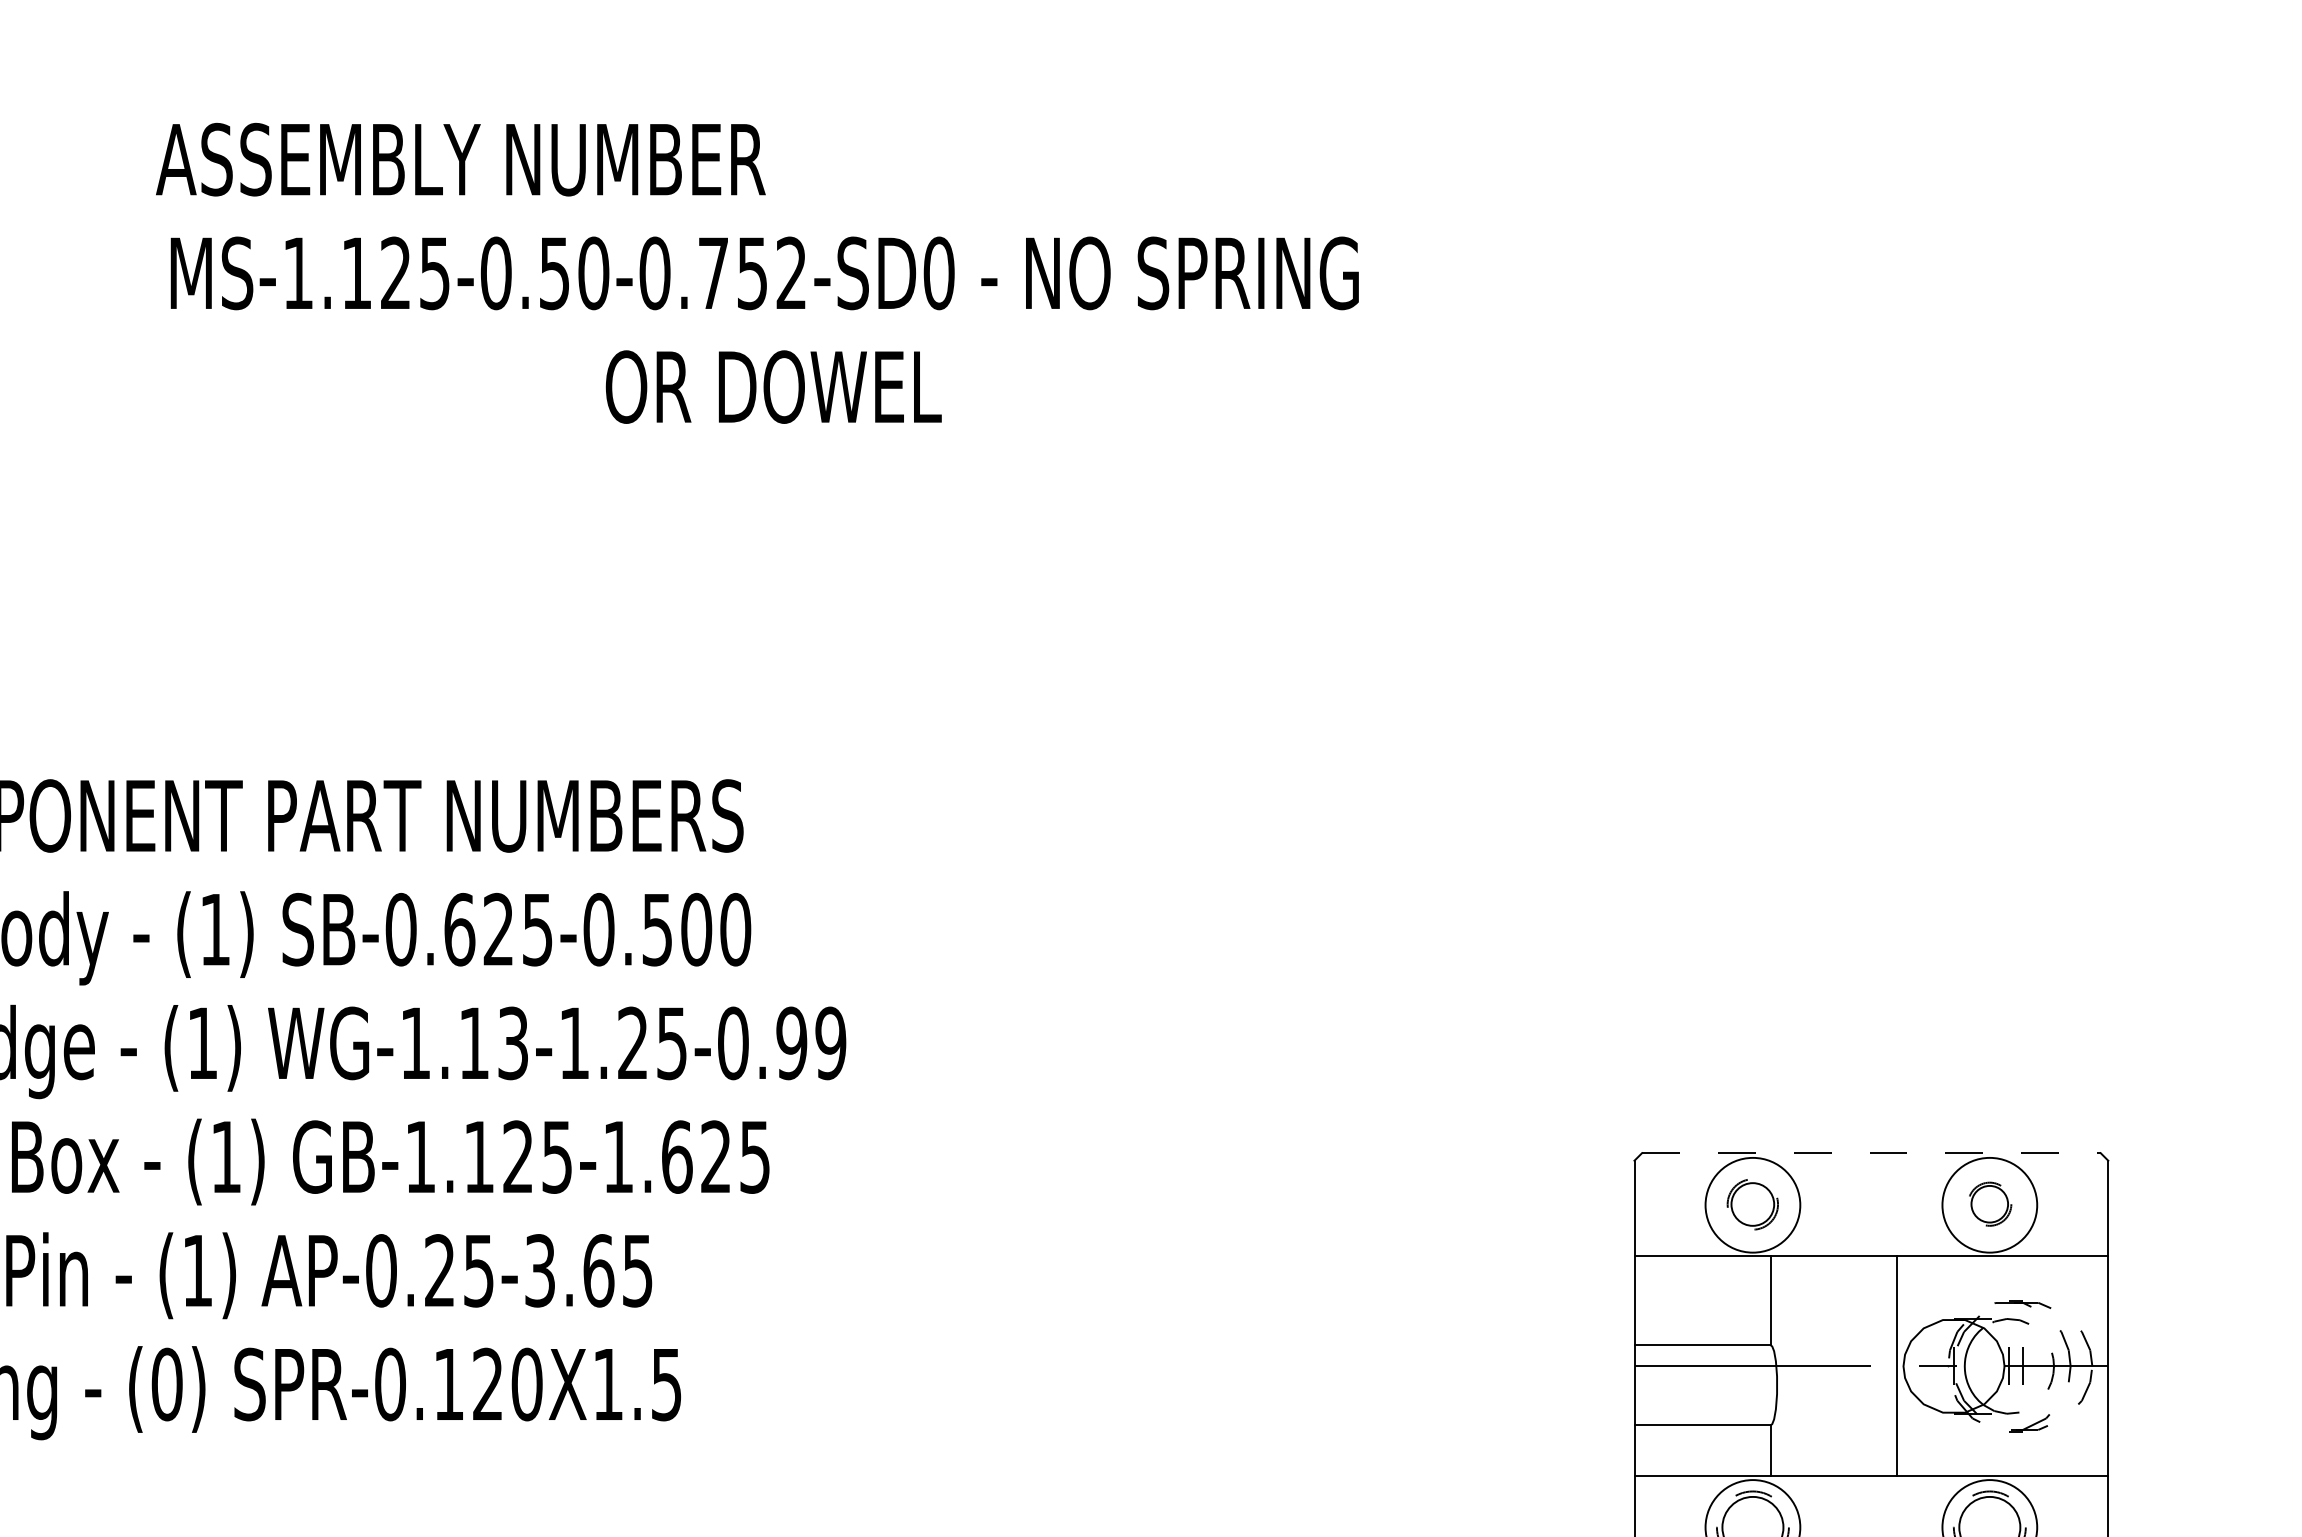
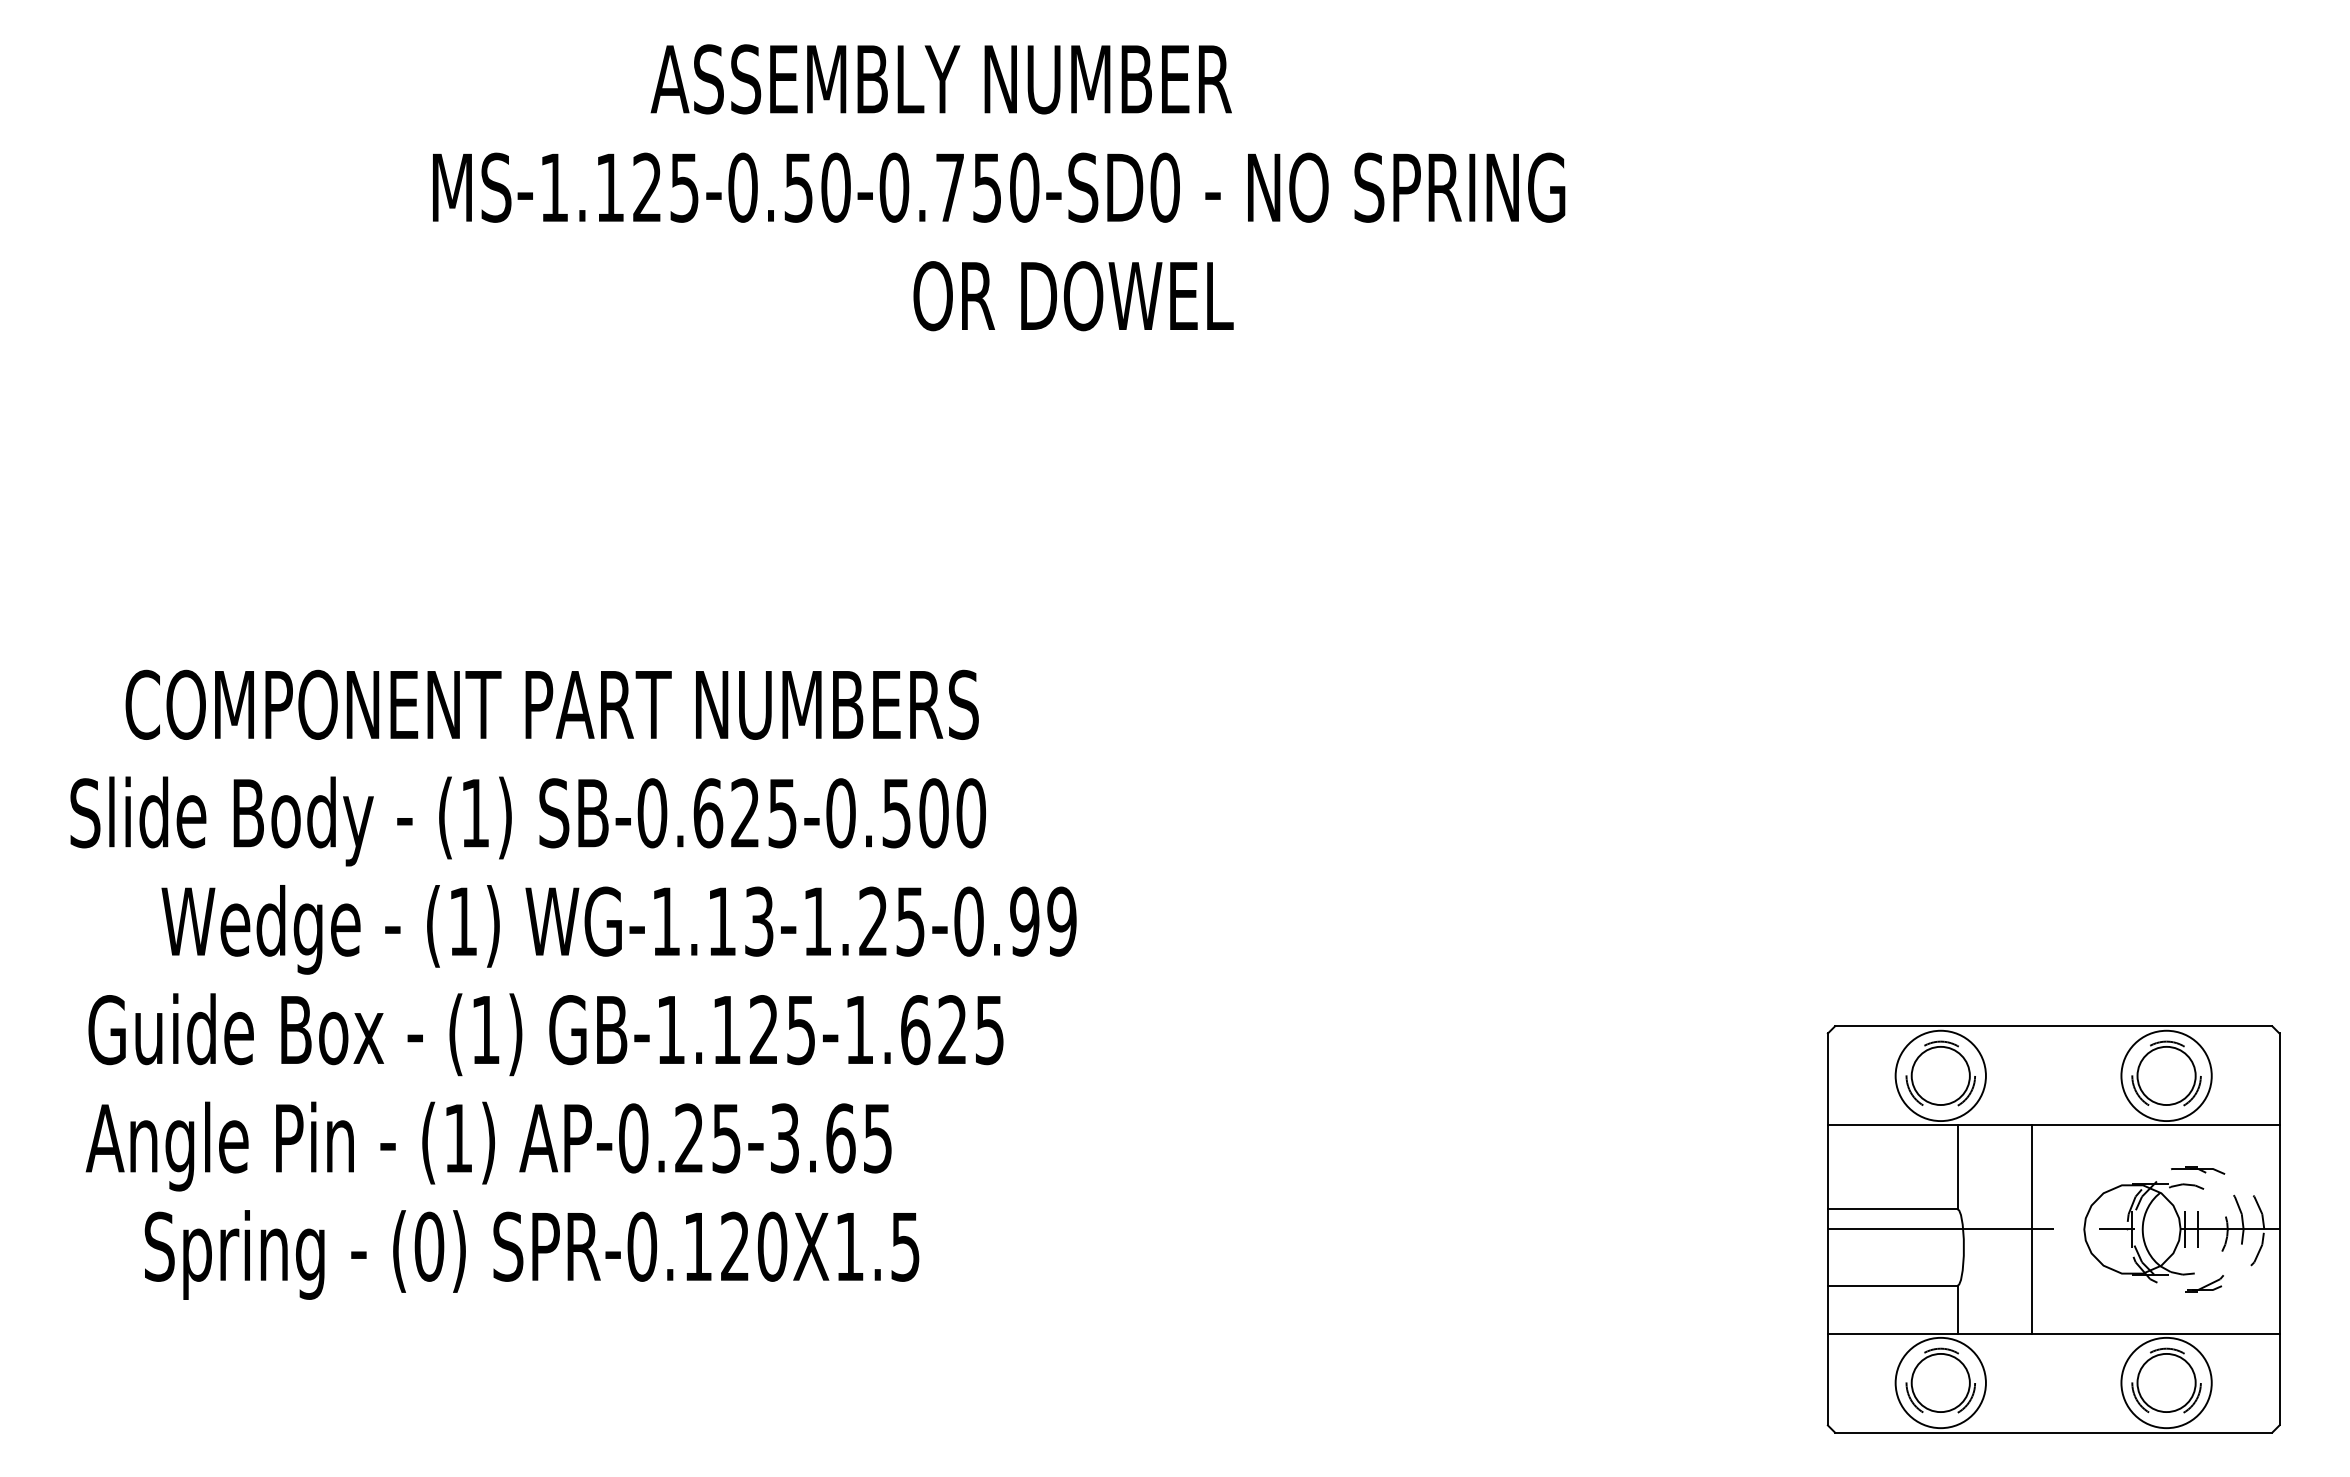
text: (459, 159) -> (940, 79), moved
text: (791, 273) -> (1024, 187), MS-1.125-0.50-0.752-SD0 -> MS-1.125-0.50-0.750-SD0
text: (773, 387) -> (1073, 296), moved
line: (1871, 1153) -> (2053, 1026), dashed -> solid
part: (1752, 1202) -> (1940, 1073), size x1.43
part: (1989, 1202) -> (2166, 1073), size x1.67
line: (1897, 1366) -> (2032, 1229), moved

